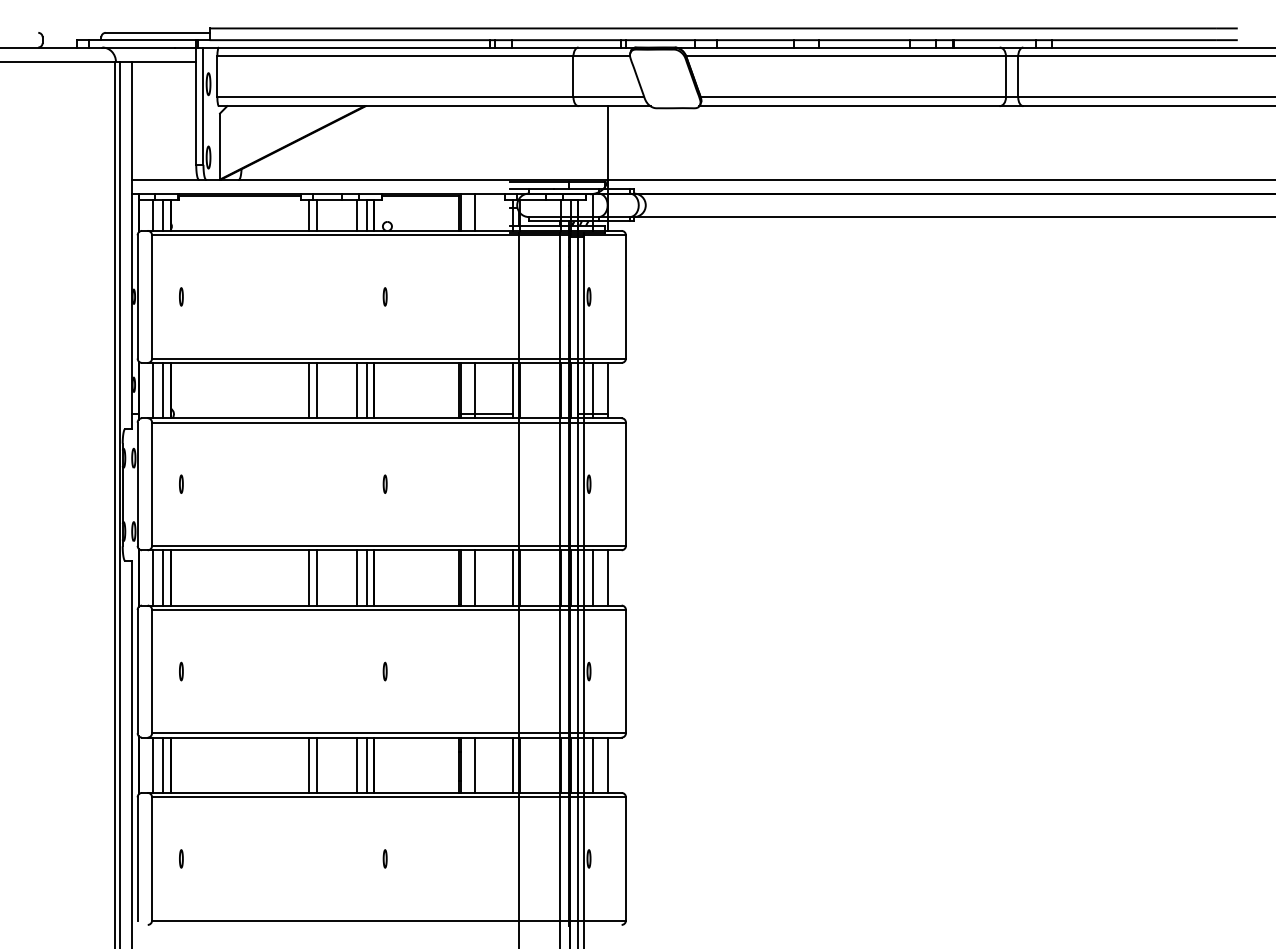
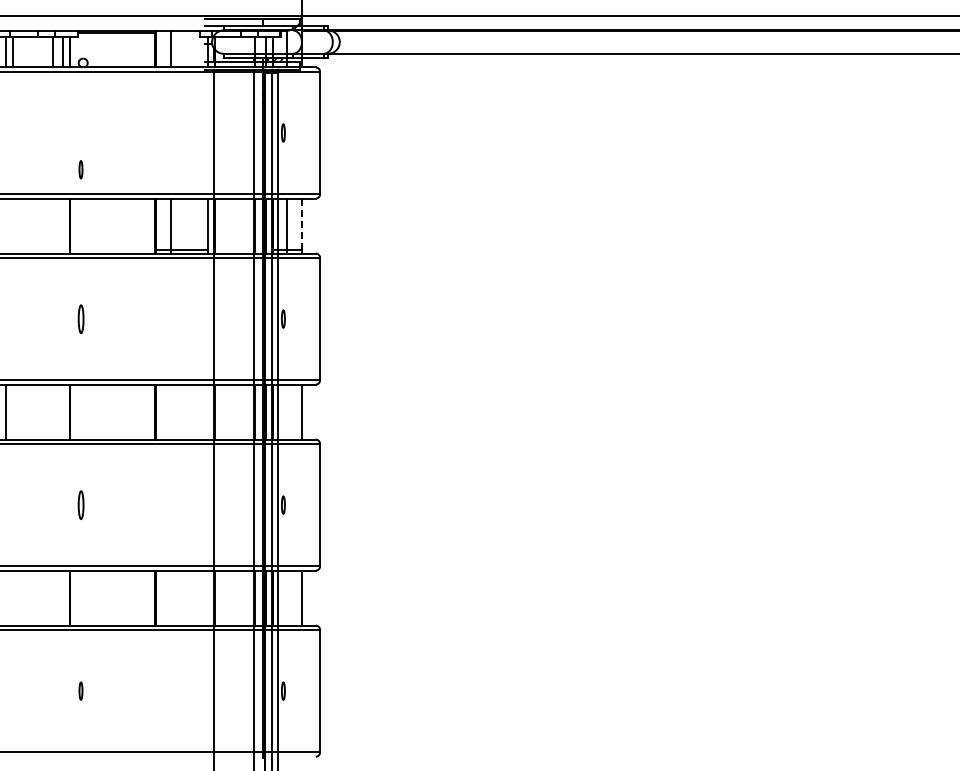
part: (384, 296) -> (80, 169), moved
line: (607, 388) -> (301, 223), solid -> dashed
line: (309, 390) -> (5, 225), removed
line: (316, 390) -> (12, 225), removed
line: (357, 390) -> (53, 225), removed
line: (367, 390) -> (63, 225), removed
part: (384, 483) -> (80, 318), size x1.6
line: (316, 577) -> (12, 411), removed
line: (357, 577) -> (53, 411), removed
line: (367, 577) -> (63, 411), removed
line: (475, 577) -> (170, 411), removed
line: (513, 577) -> (208, 411), removed
line: (592, 577) -> (286, 411), removed
part: (384, 671) -> (80, 505), size x1.6
line: (309, 764) -> (5, 597), removed
line: (316, 764) -> (12, 597), removed
line: (357, 764) -> (53, 597), removed
line: (367, 764) -> (63, 597), removed
line: (475, 764) -> (170, 597), removed
line: (513, 764) -> (208, 597), removed
line: (592, 764) -> (286, 597), removed

